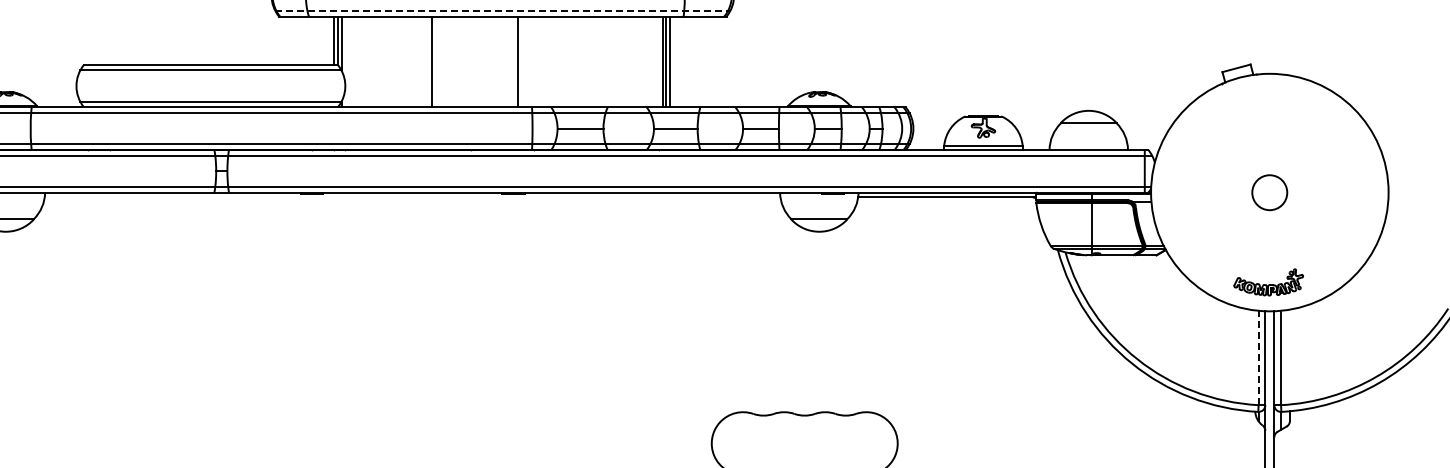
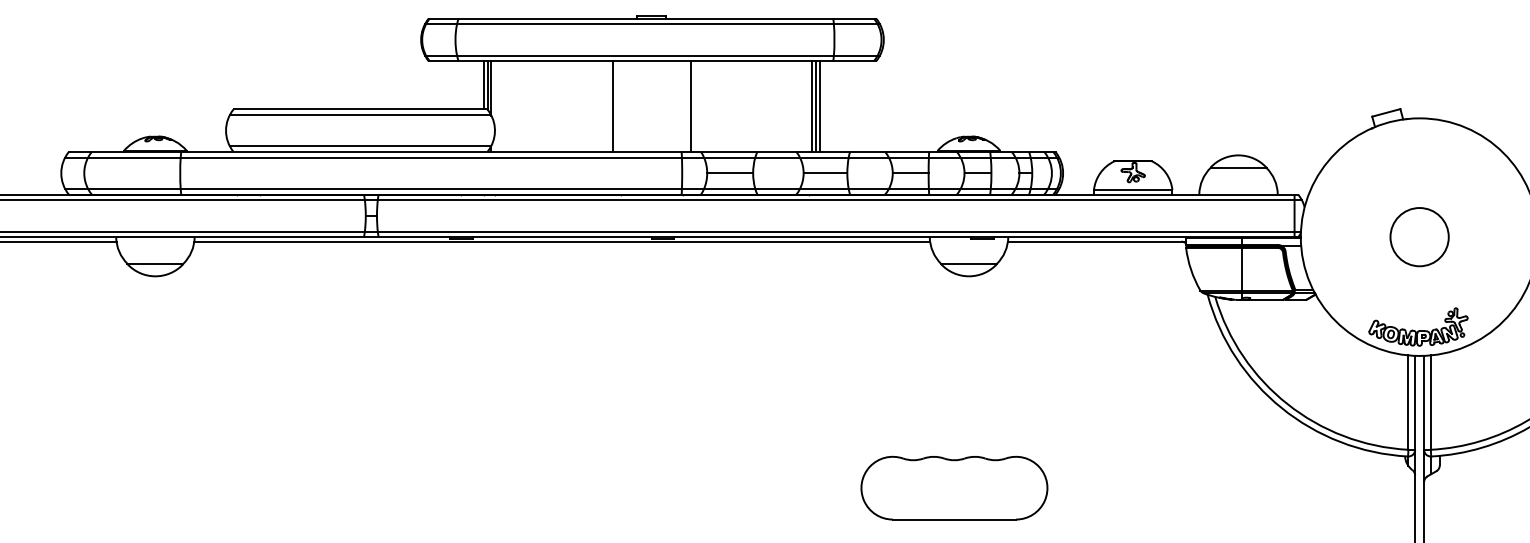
line: (502, 10) -> (652, 55), dashed -> solid
line: (431, 61) -> (612, 106), moved
line: (518, 61) -> (691, 106), moved
circle: (1269, 192) -> (1419, 237), size x1.67
line: (412, 196) -> (562, 241), added
part: (1268, 281) -> (1418, 326), size x1.43
line: (1258, 357) -> (1408, 402), dashed -> solid

